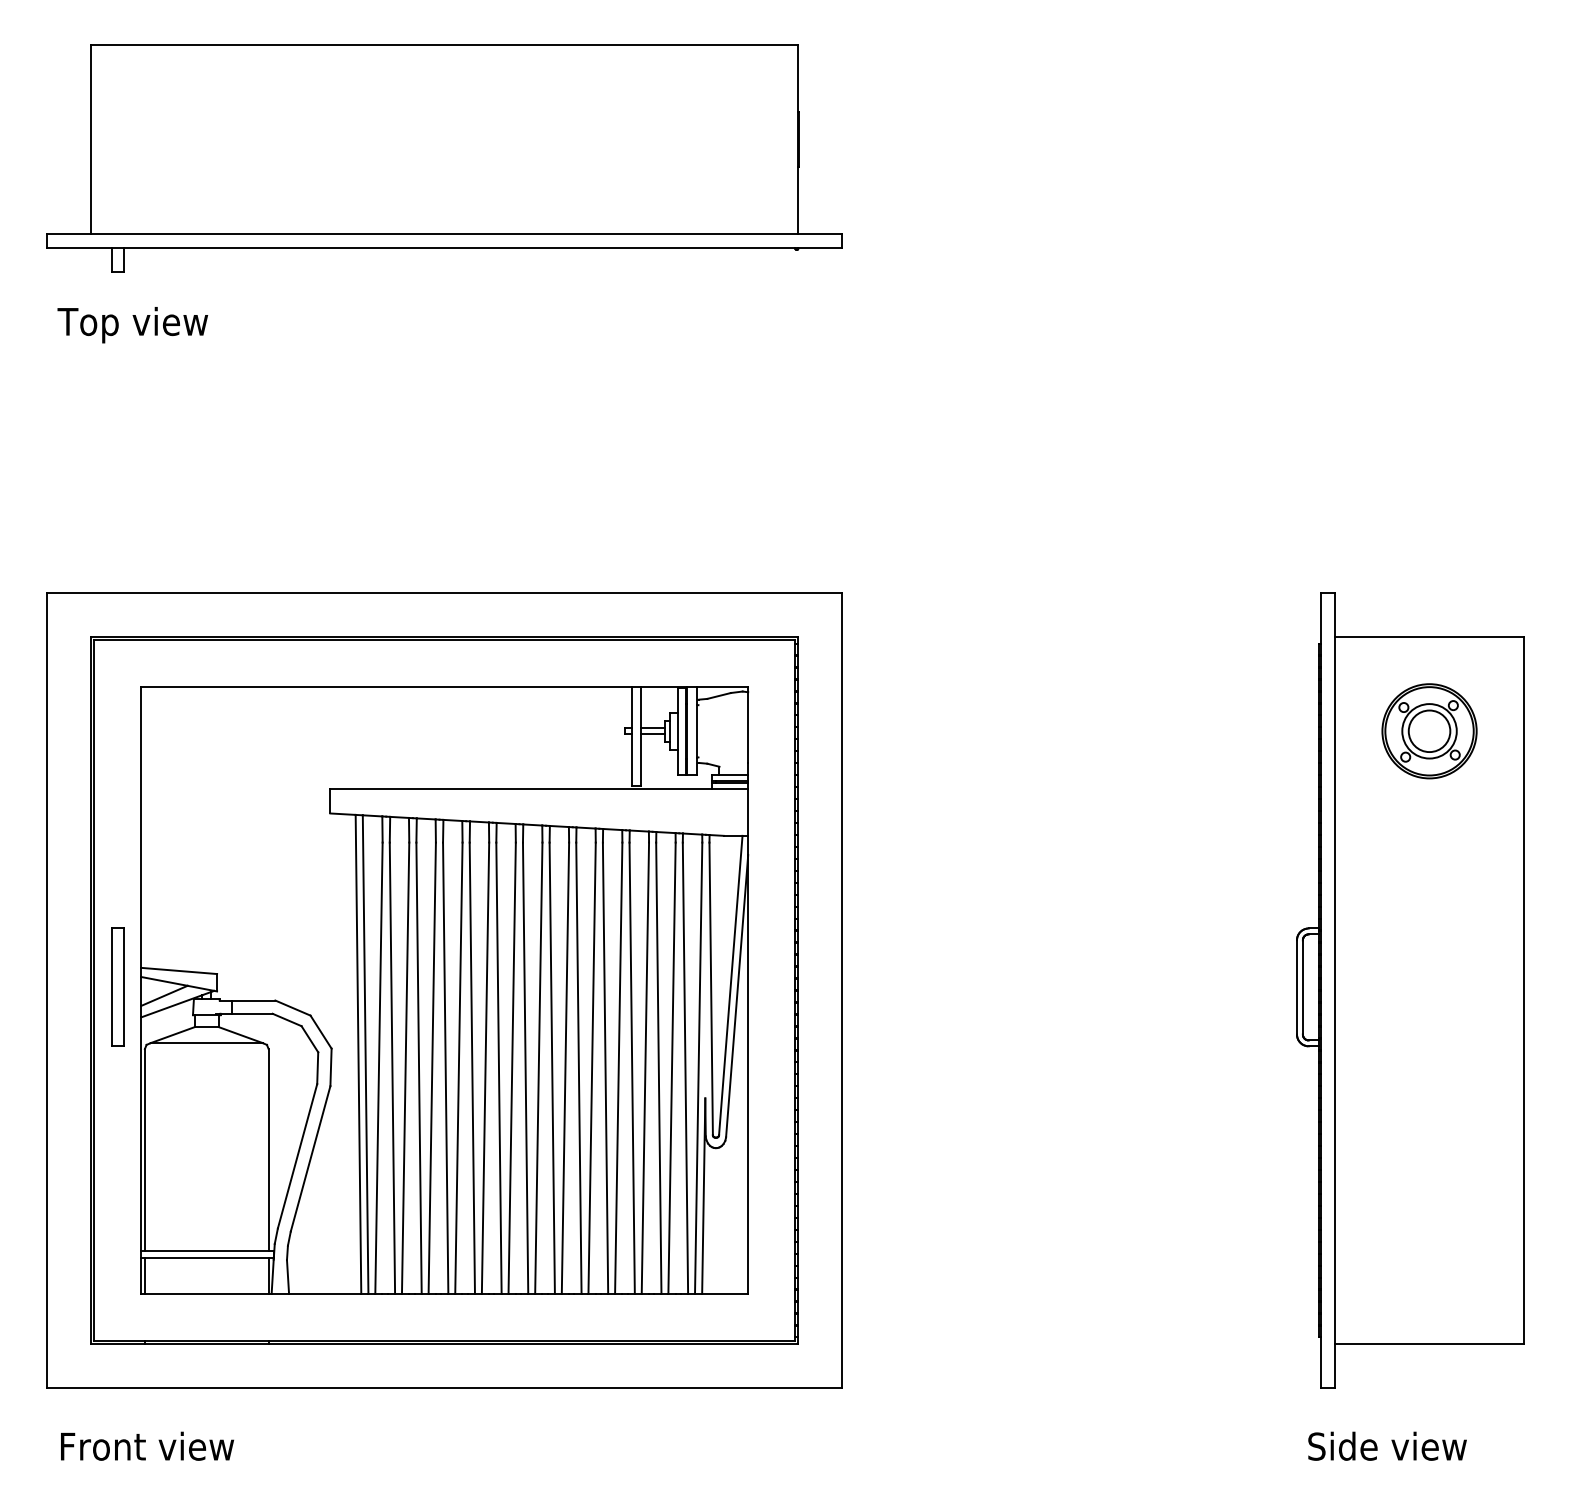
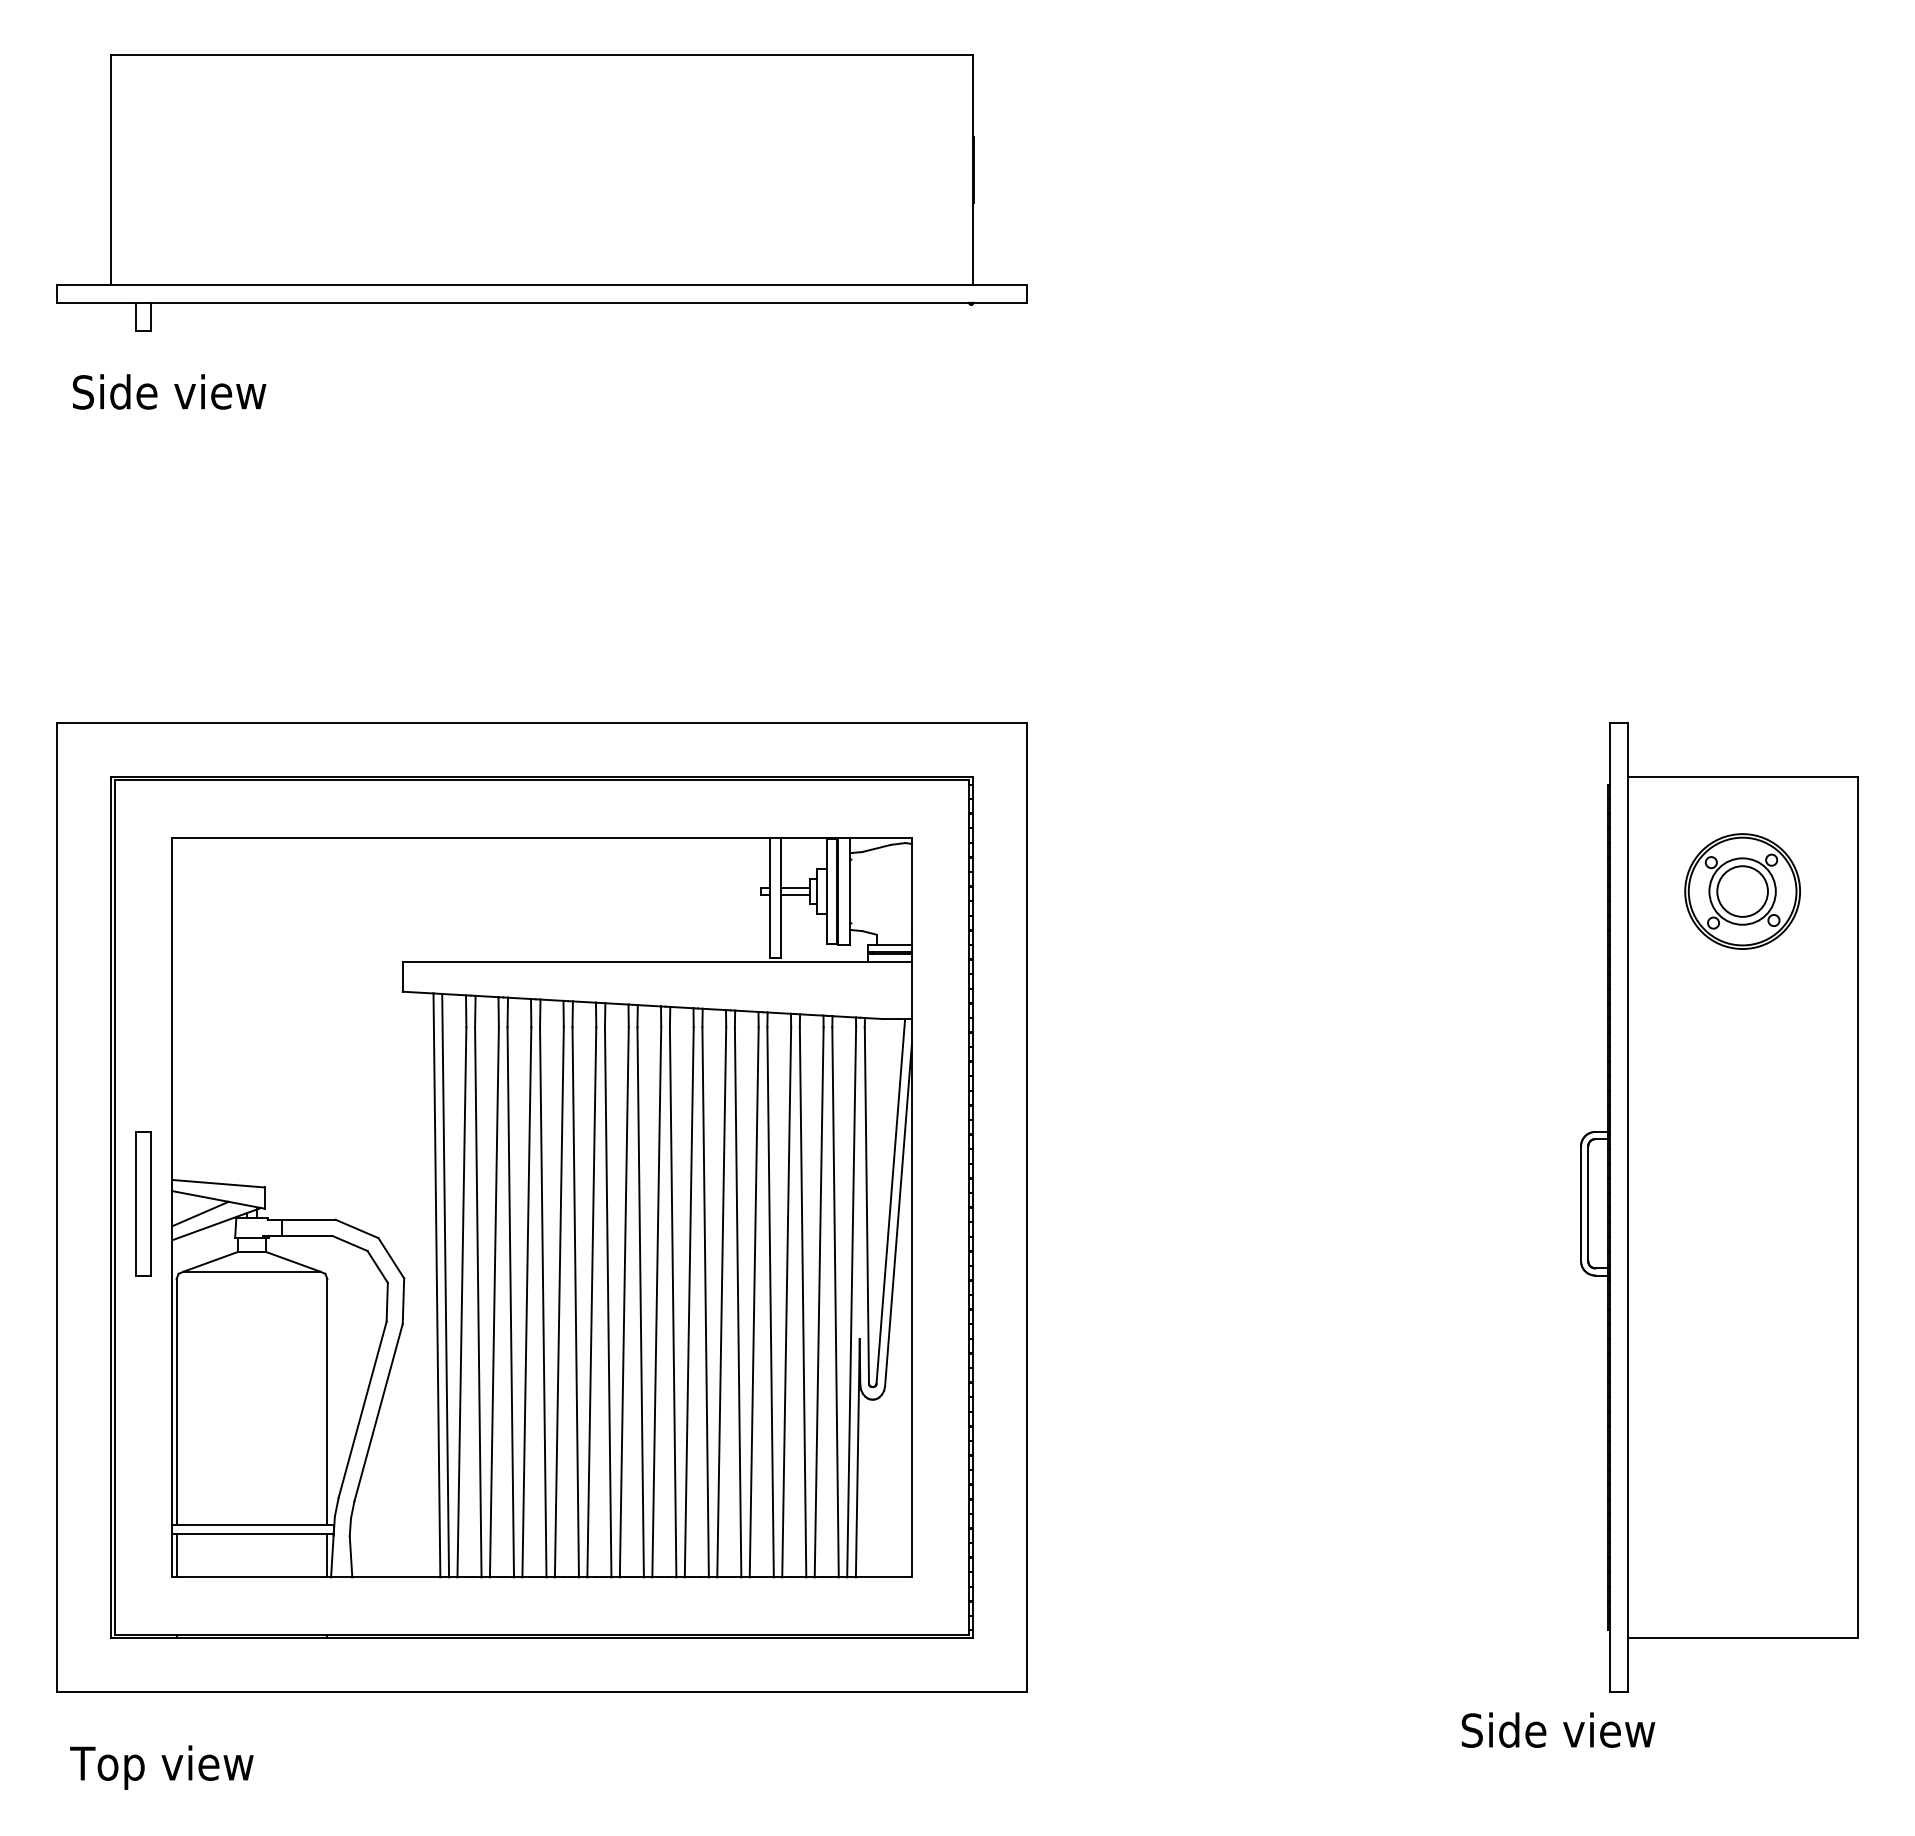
text: (138, 325) -> (168, 396), Top view -> Side view
text: (1387, 1445) -> (1558, 1729), moved
text: (145, 1449) -> (177, 1767), Front view -> Top view

